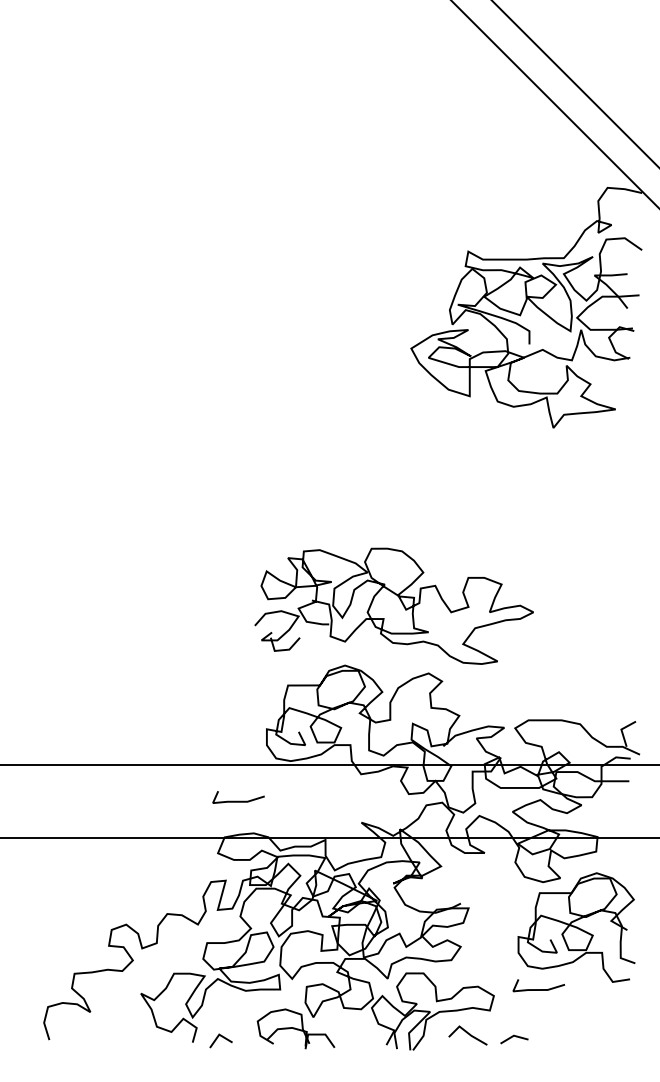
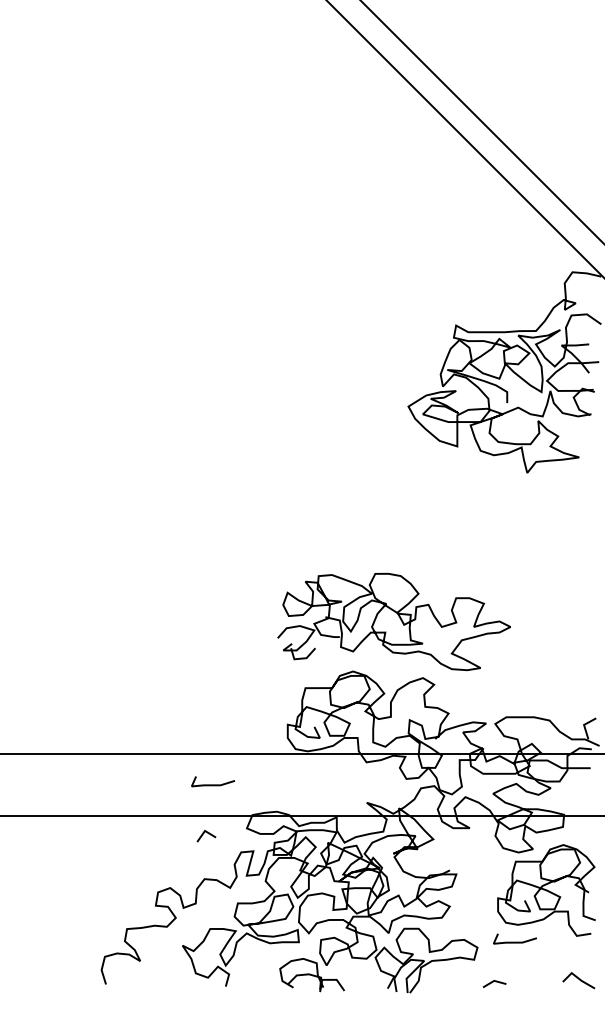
line: (239, 800) -> (213, 784), moved
line: (467, 1034) -> (578, 979), moved
line: (223, 1038) -> (208, 834), moved

